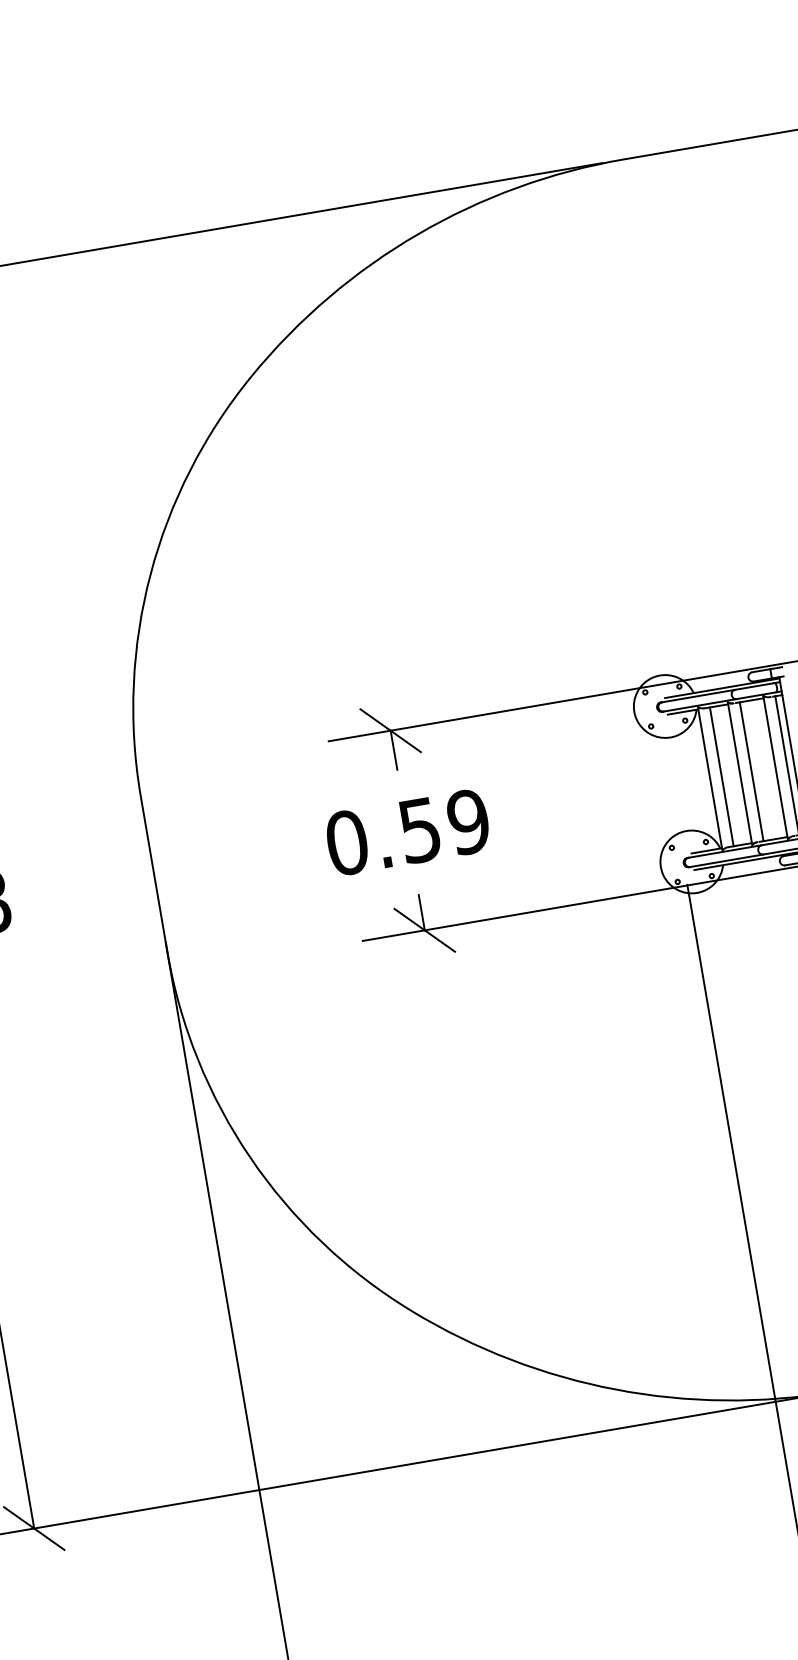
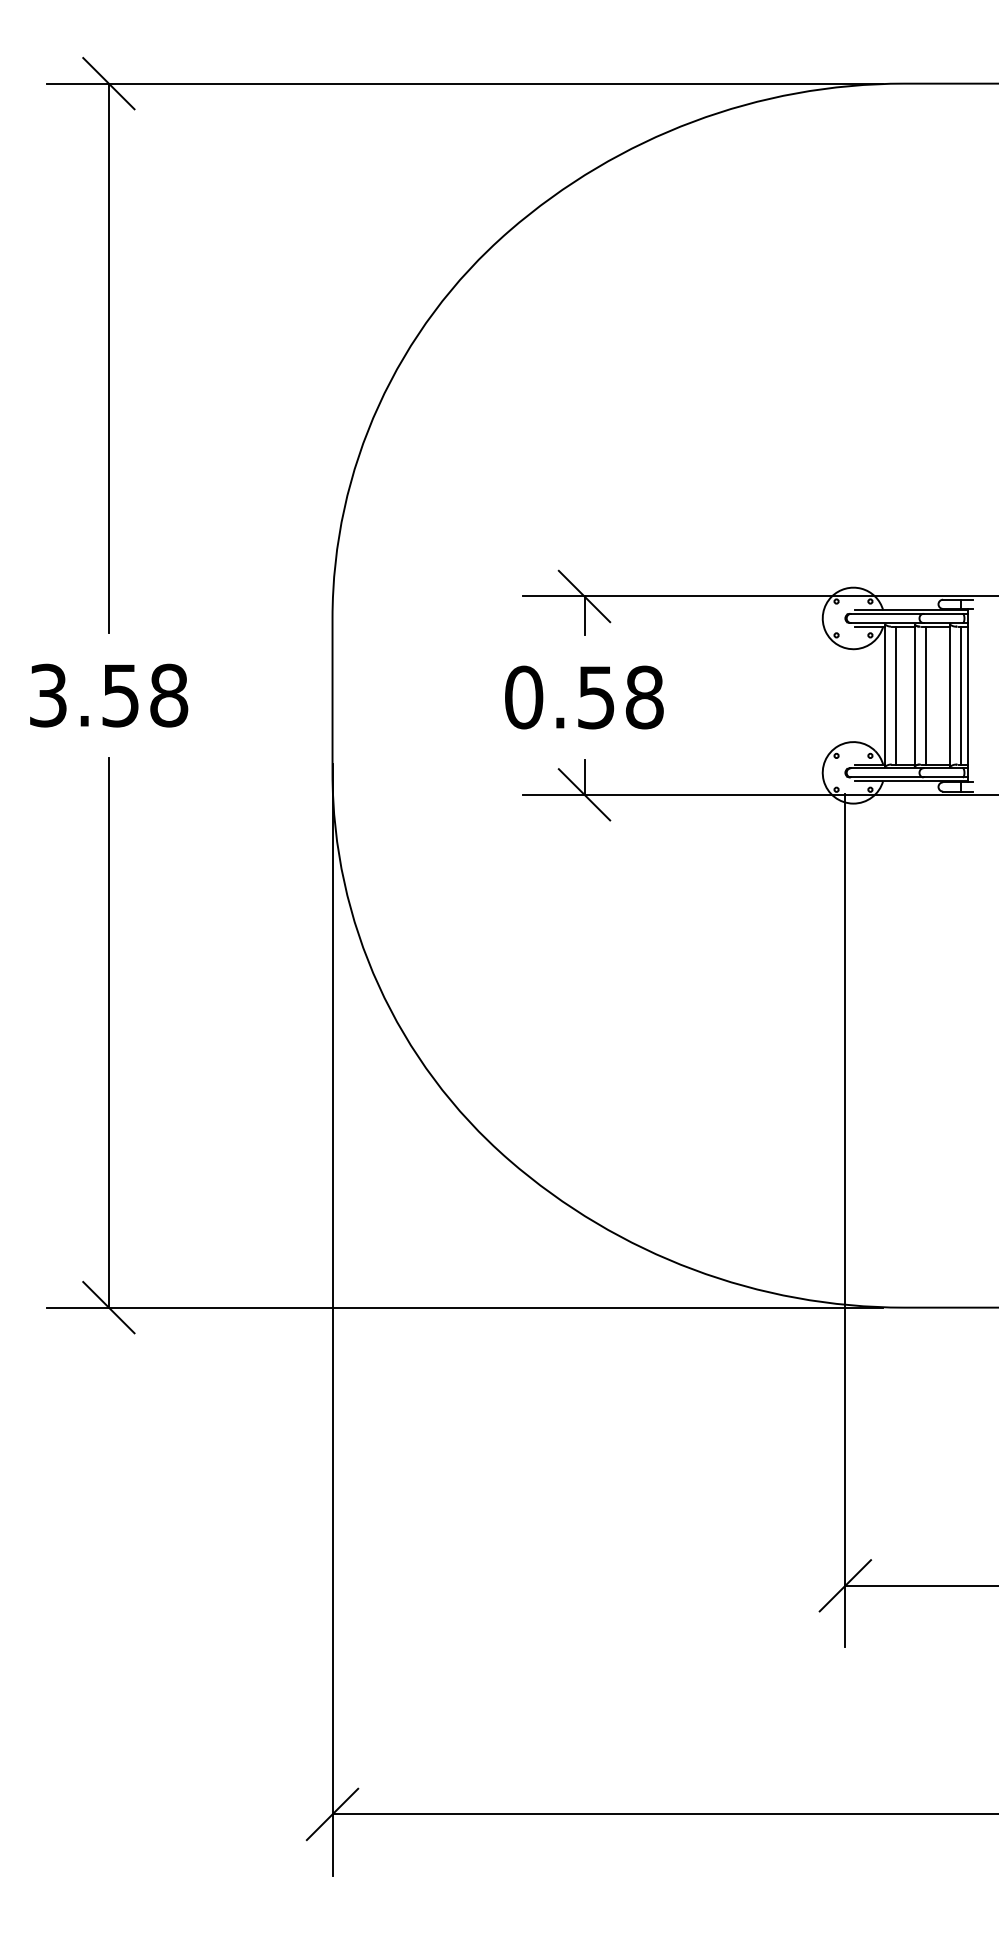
text: (468, 822) -> (644, 697), 0.59 -> 0.58

